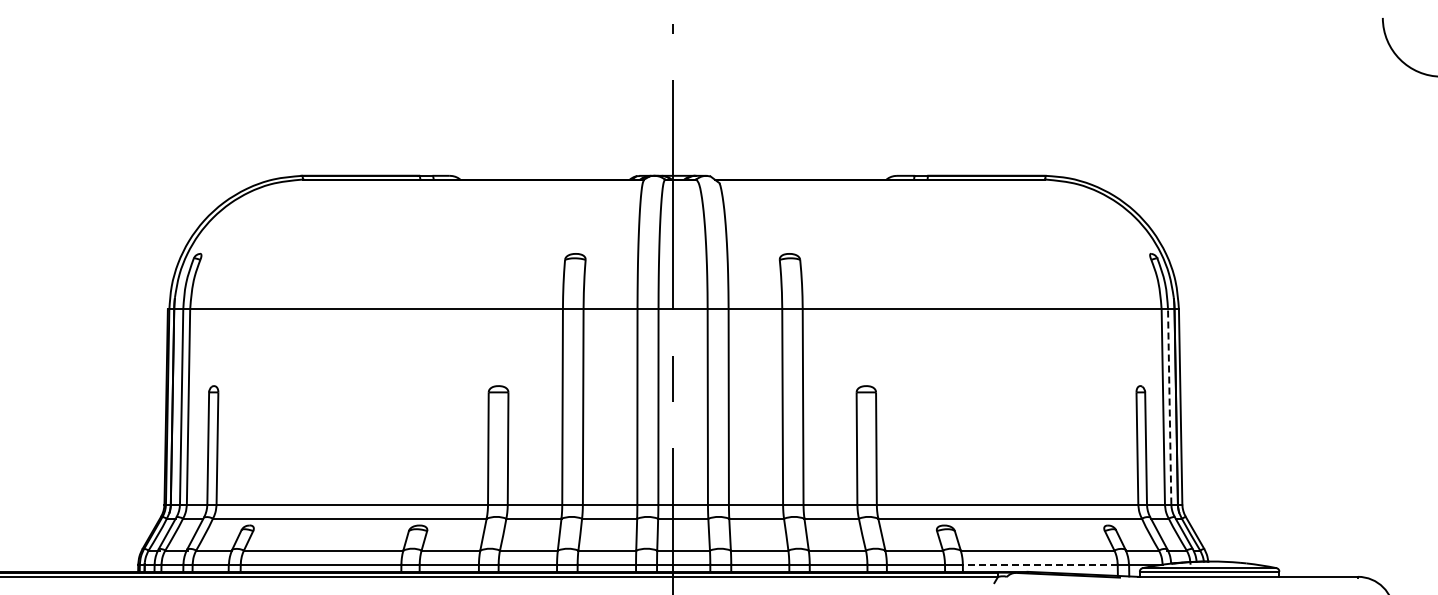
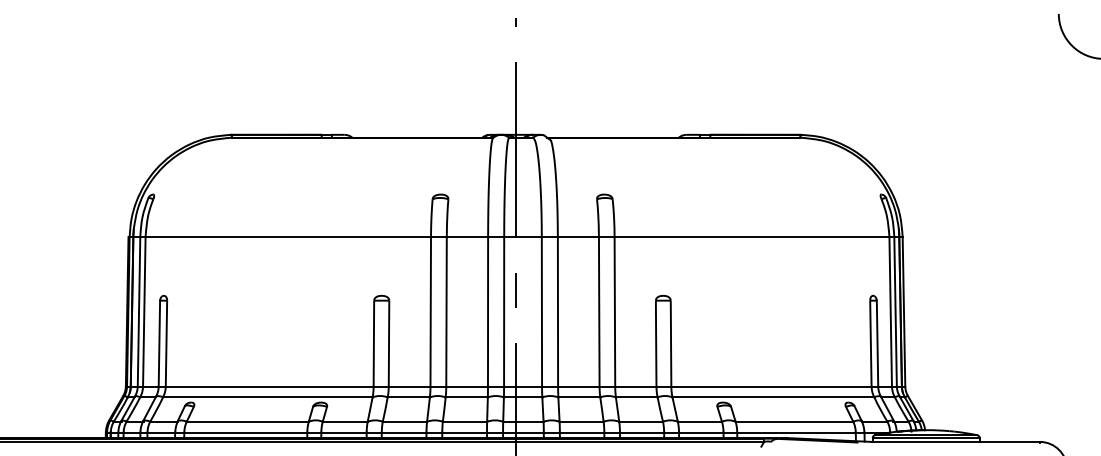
line: (1169, 406) -> (895, 311), dashed -> solid
line: (1039, 564) -> (795, 432), dashed -> solid

